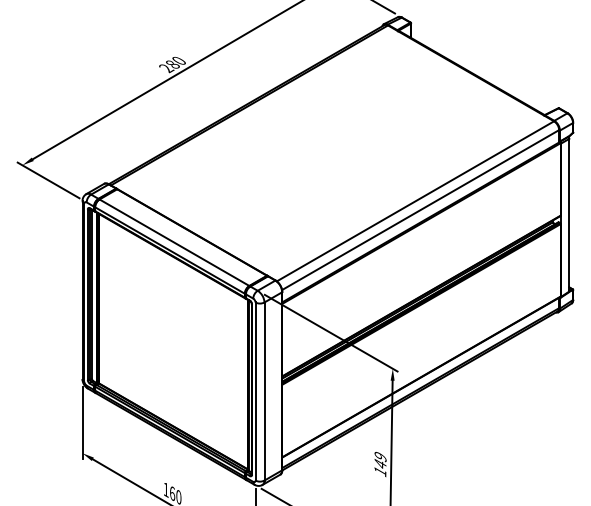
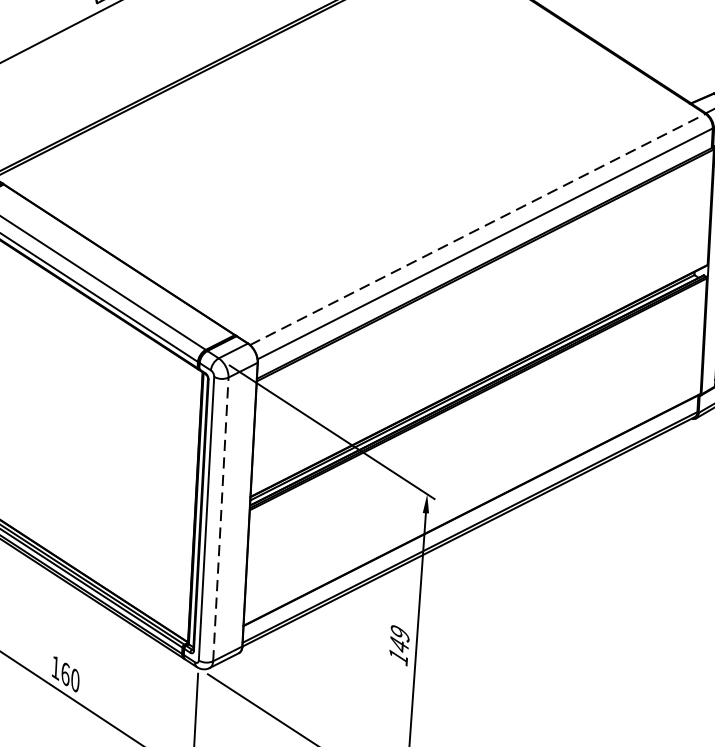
line: (415, 201) -> (477, 229), solid -> dashed
line: (264, 391) -> (220, 519), solid -> dashed

